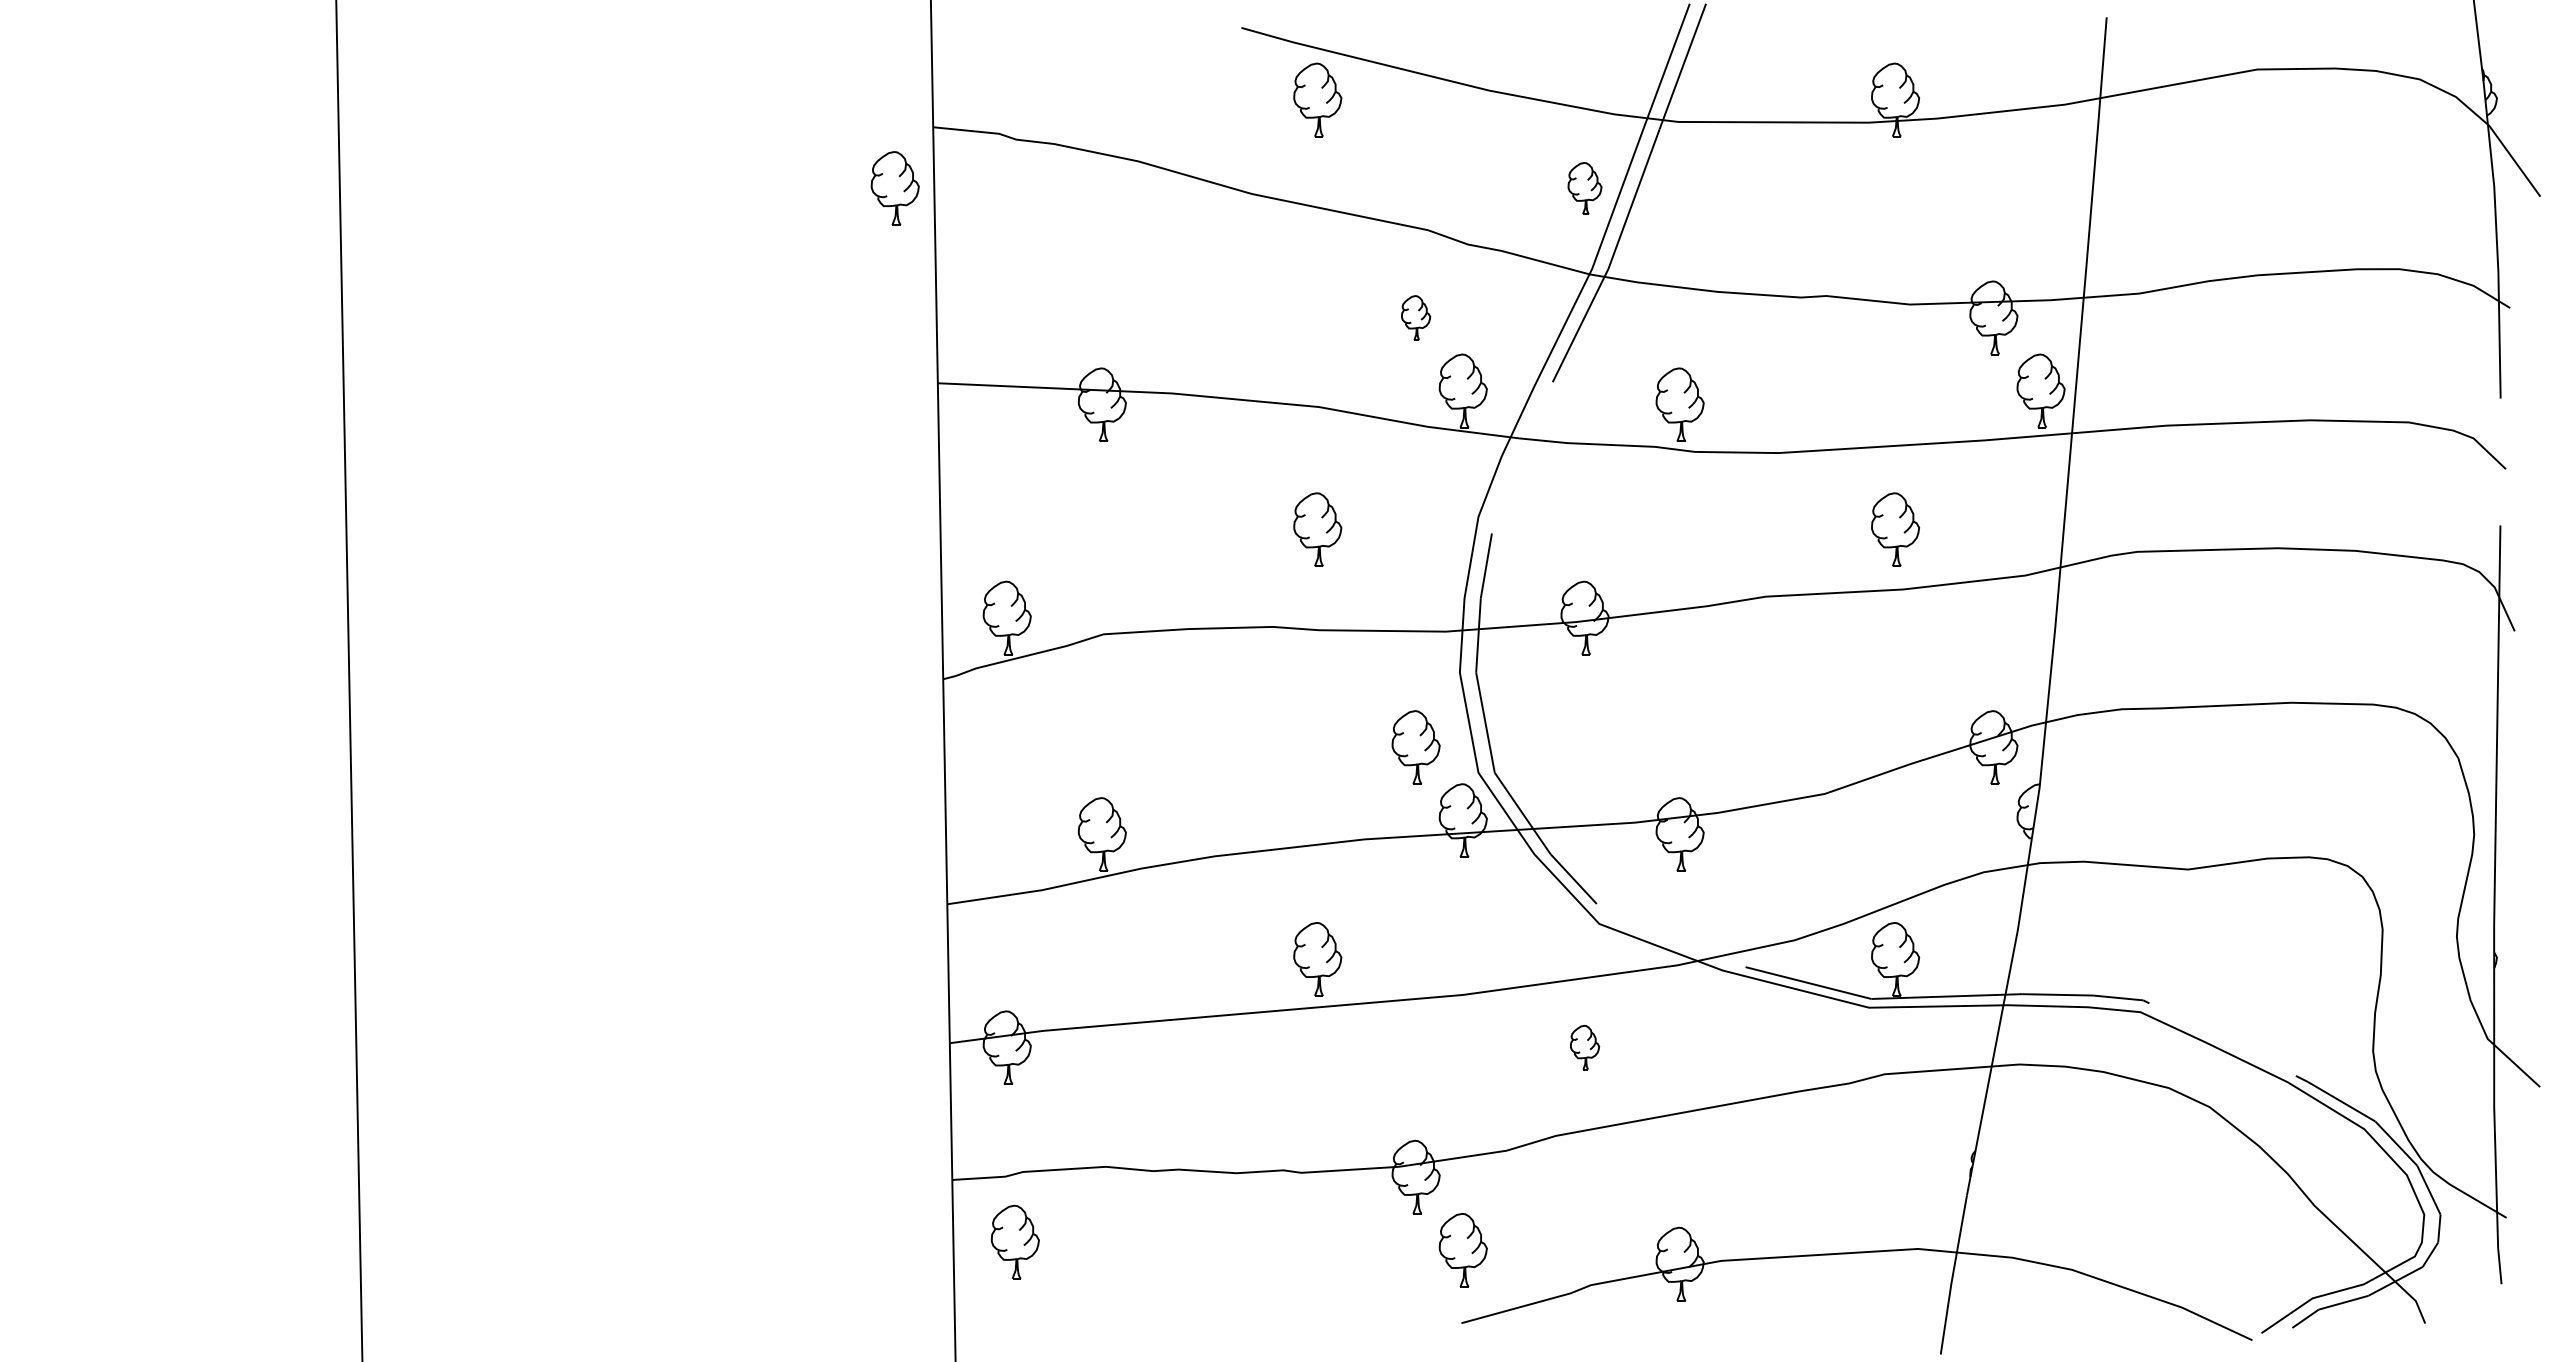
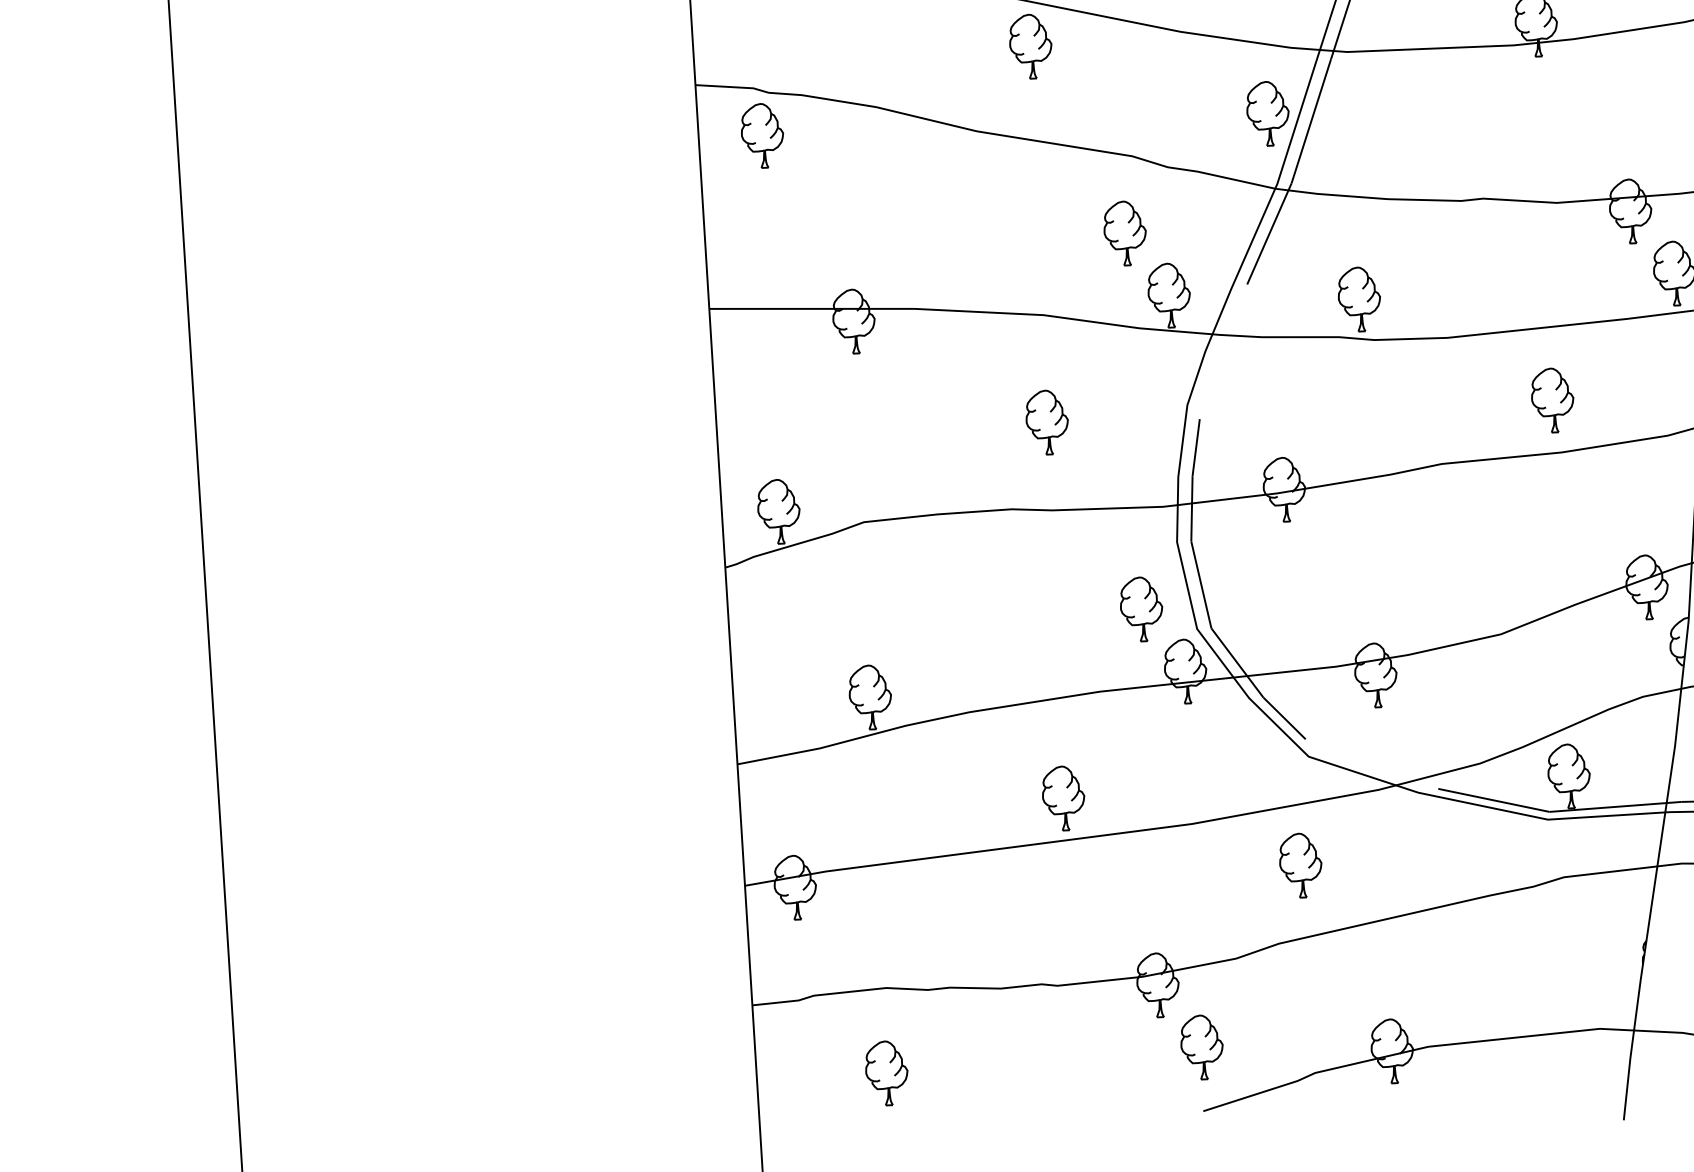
part: (894, 188) -> (761, 135), moved
part: (1584, 188) -> (1267, 113), size x1.43
part: (1415, 317) -> (1124, 233), size x1.67
part: (1584, 1047) -> (1300, 865), size x1.67
part: (1015, 1241) -> (886, 1072), moved

